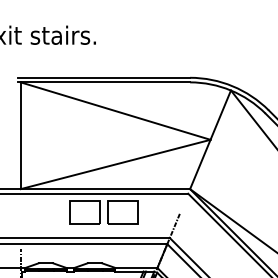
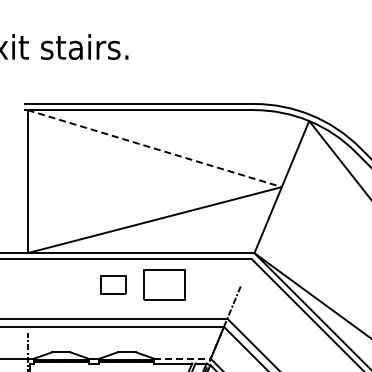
line: (115, 111) -> (154, 148), solid -> dashed
part: (84, 212) -> (113, 284), size x0.6
line: (137, 267) -> (183, 358), solid -> dashed

